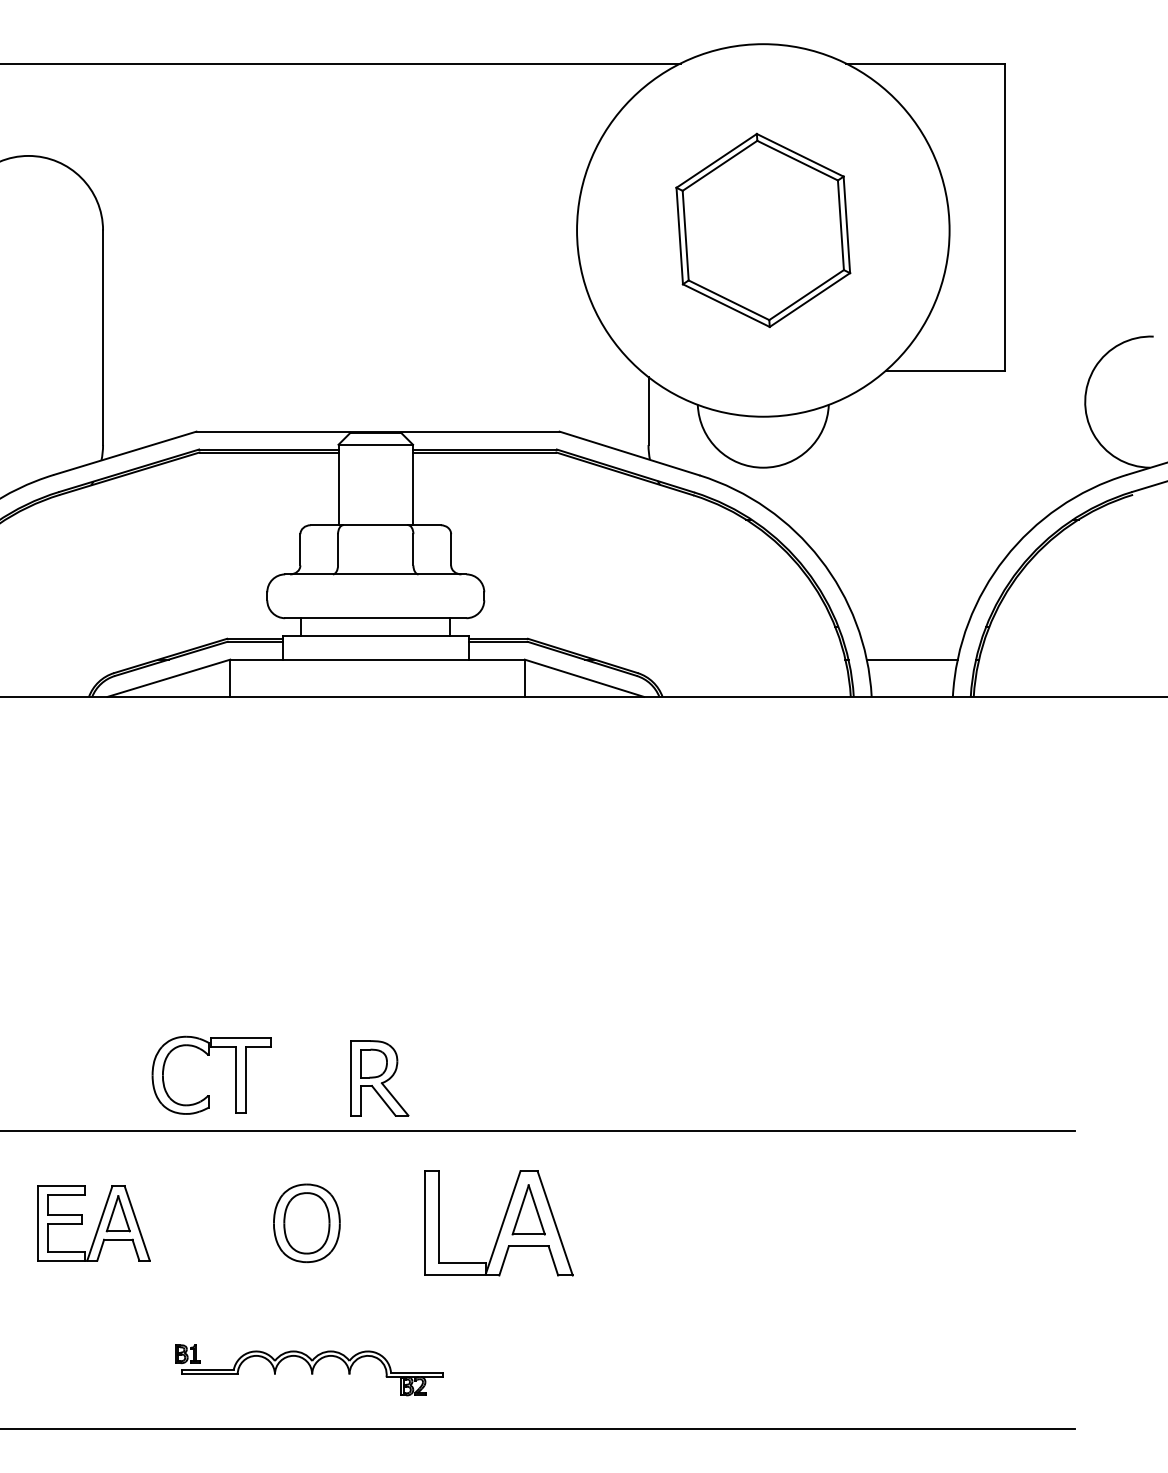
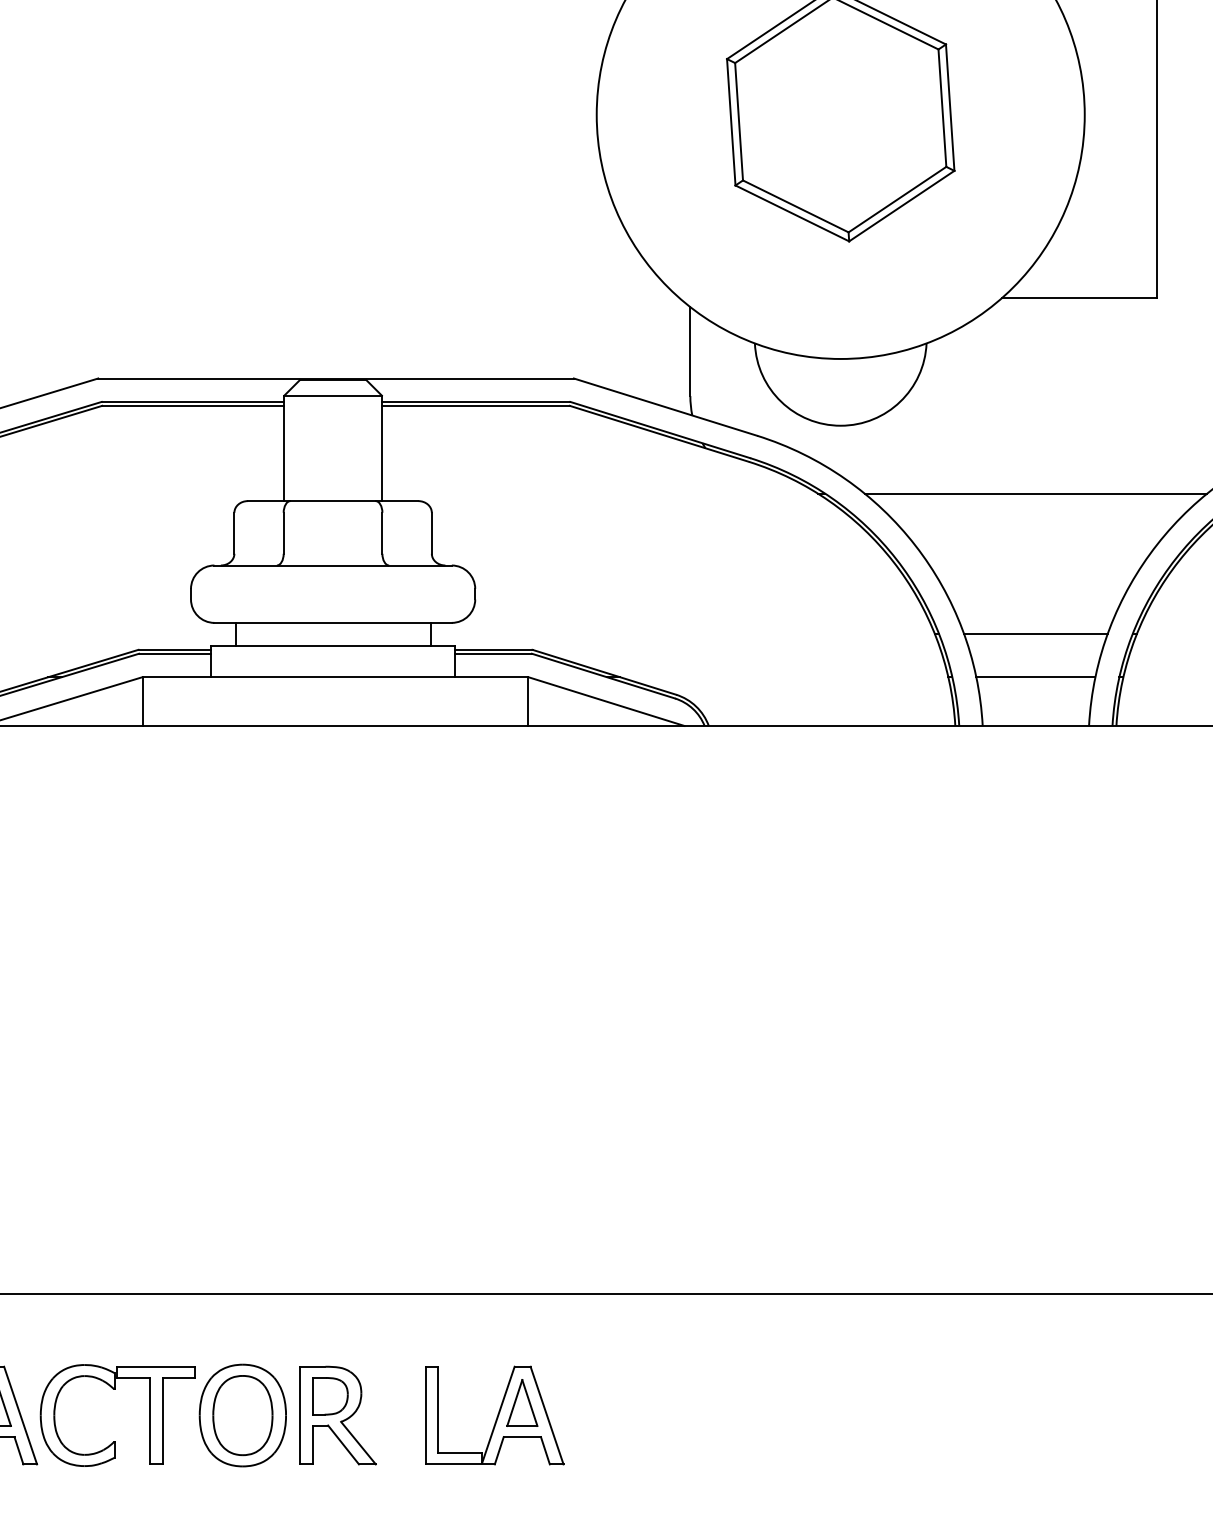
line: (912, 519) -> (1036, 493), added
line: (912, 626) -> (1036, 633), added
part: (209, 1055) -> (115, 1389), moved
part: (379, 1078) -> (337, 1415), moved
part: (498, 1223) -> (493, 1415), size x0.71

